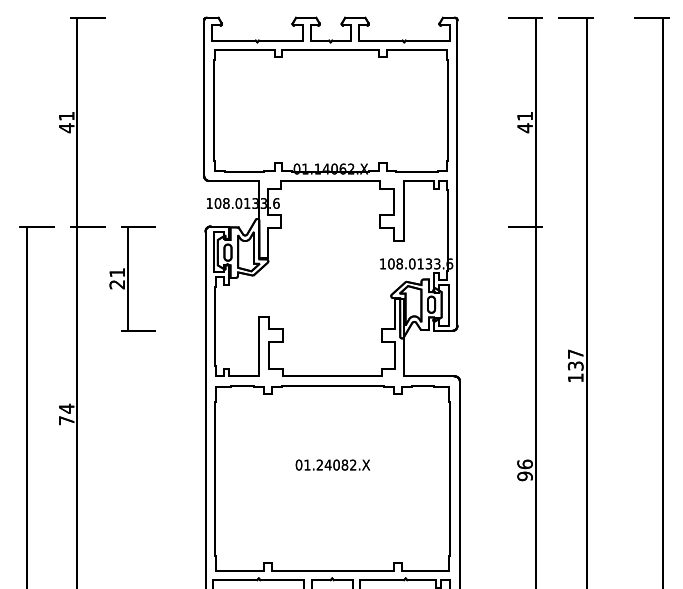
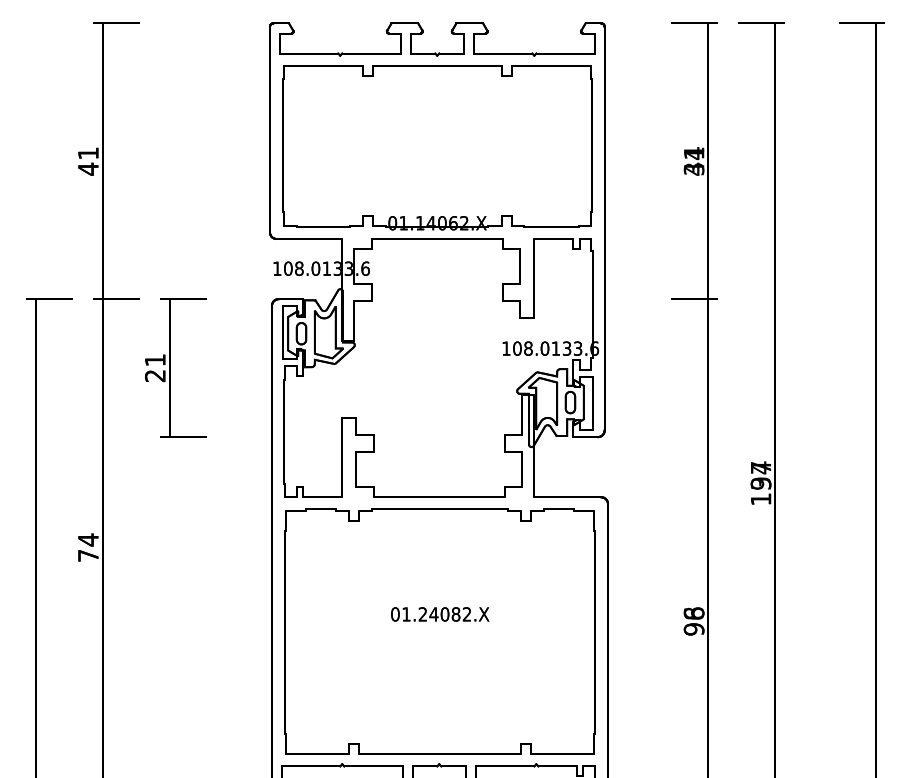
text: (524, 122) -> (693, 161), 41 -> 34
text: (575, 359) -> (760, 474), 137 -> 194
text: (524, 464) -> (693, 613), 96 -> 98

